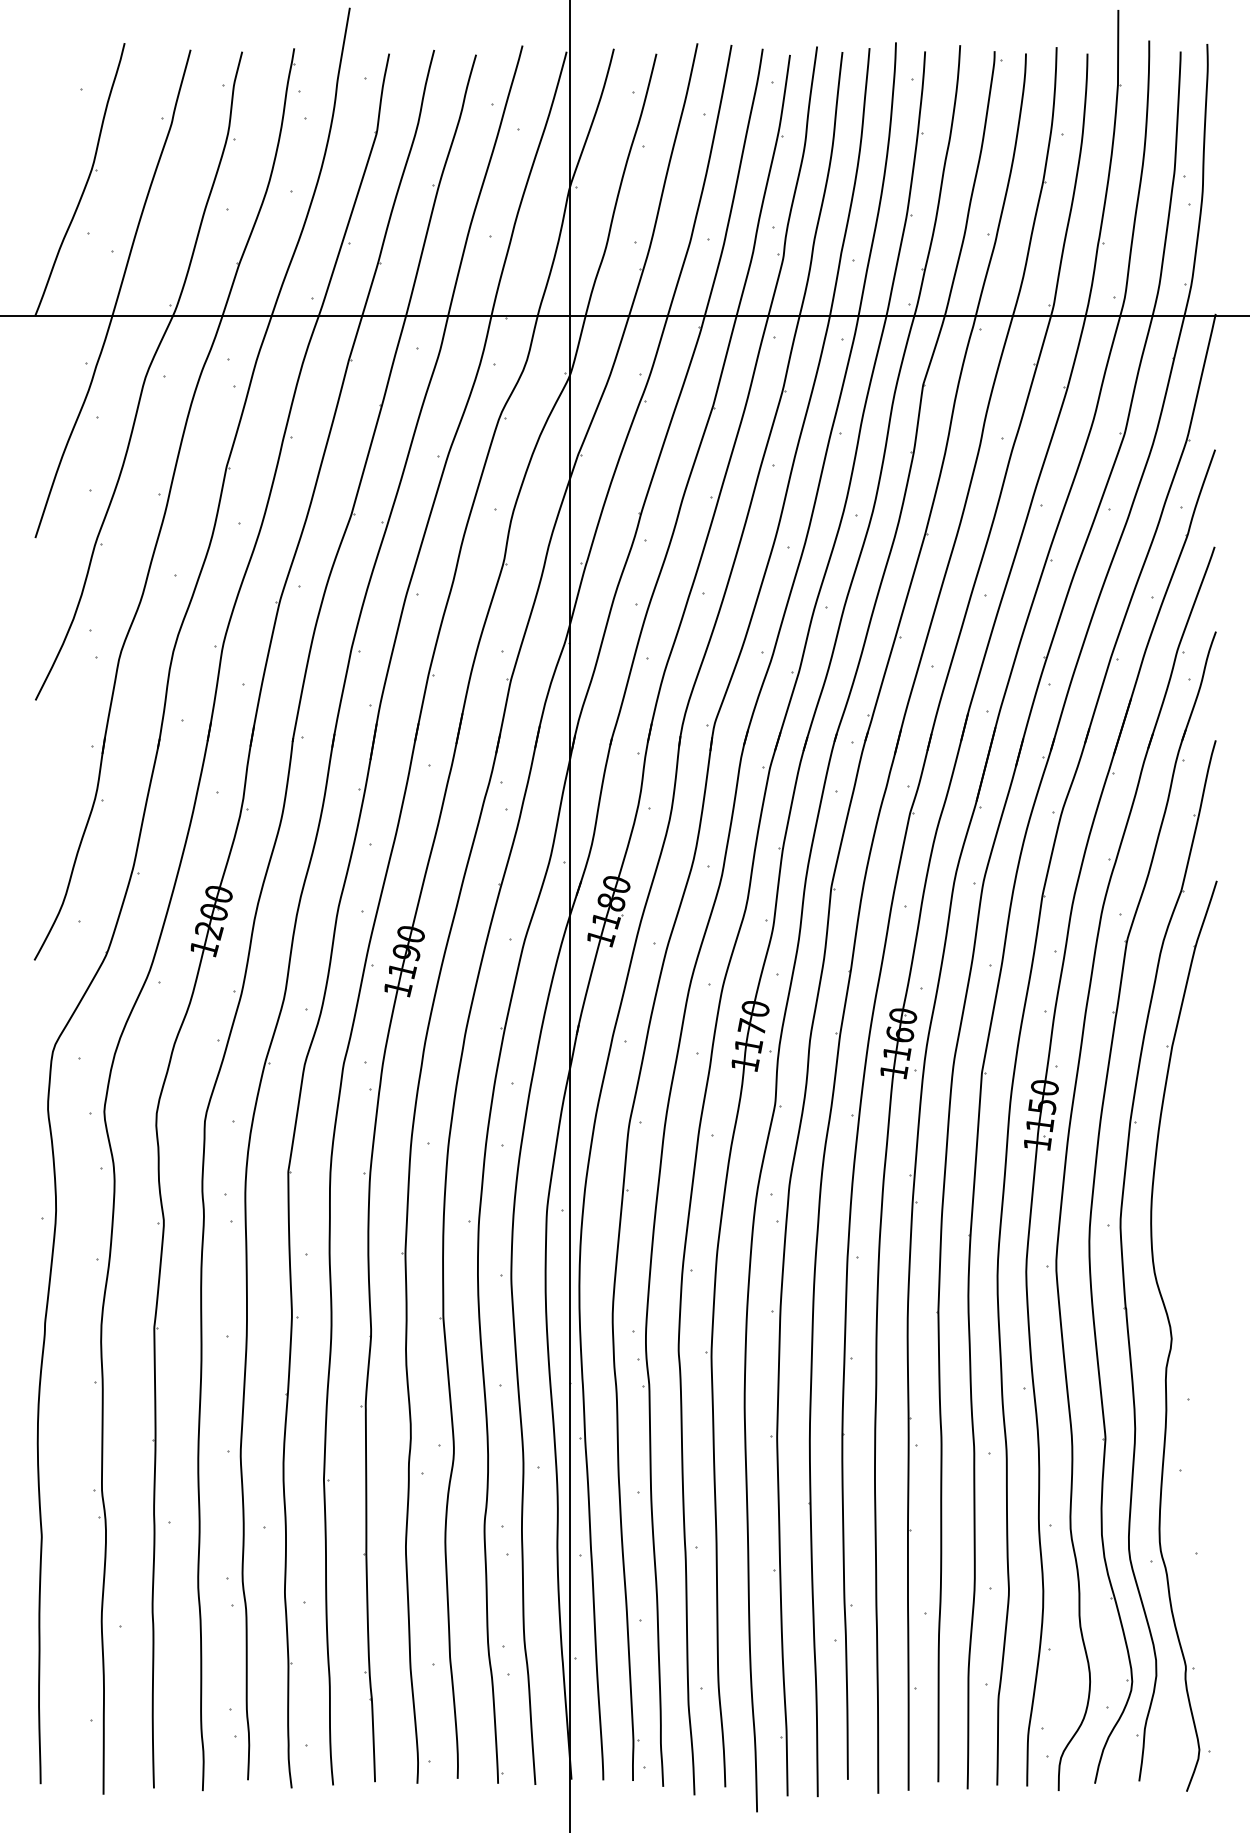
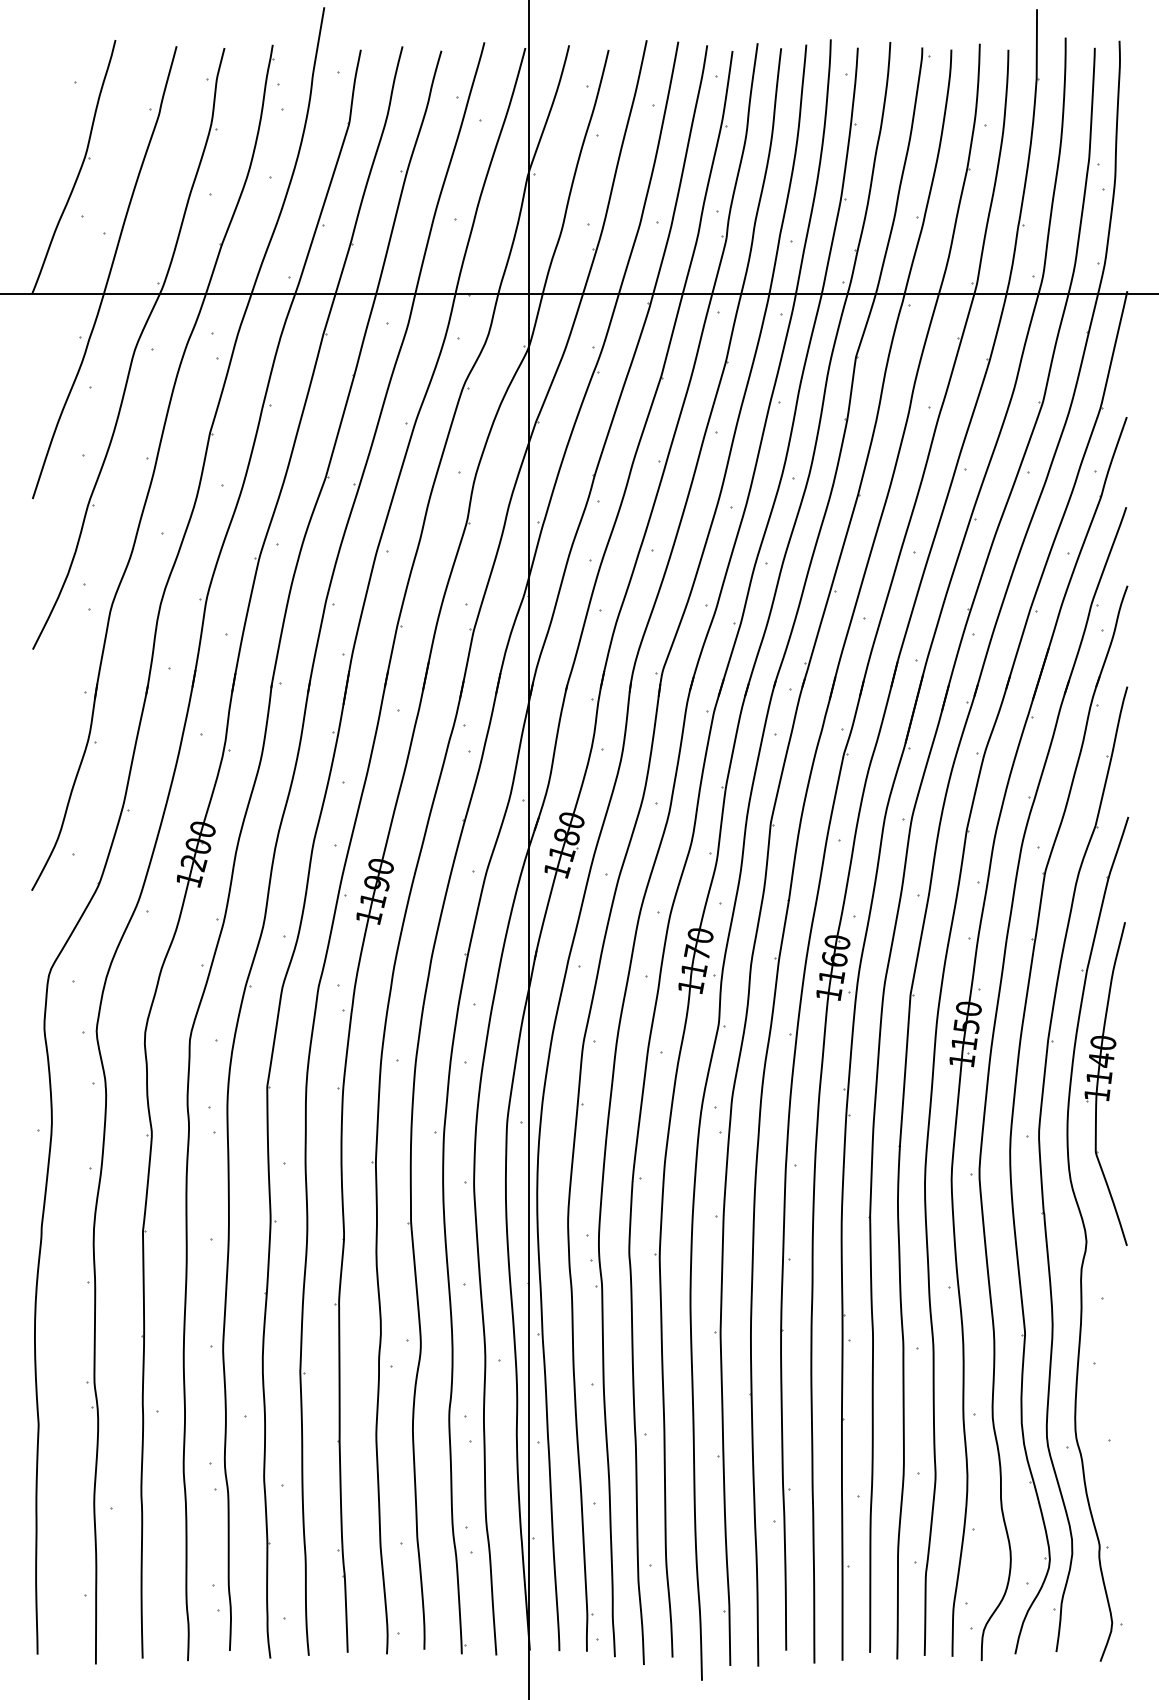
part: (1192, 1168) -> (1105, 1083), added

